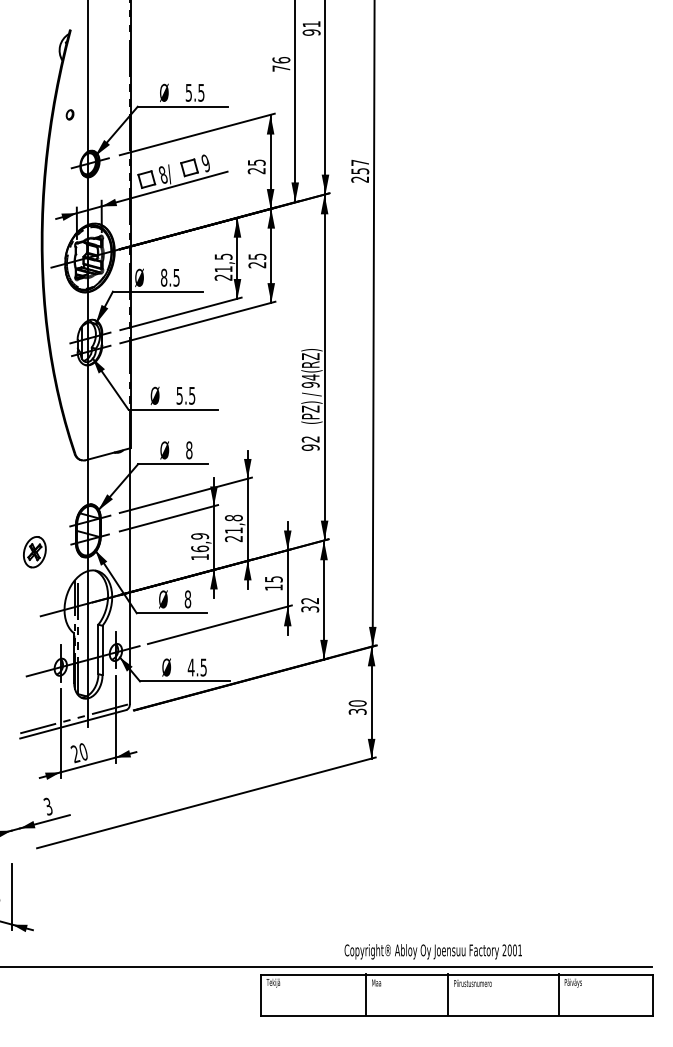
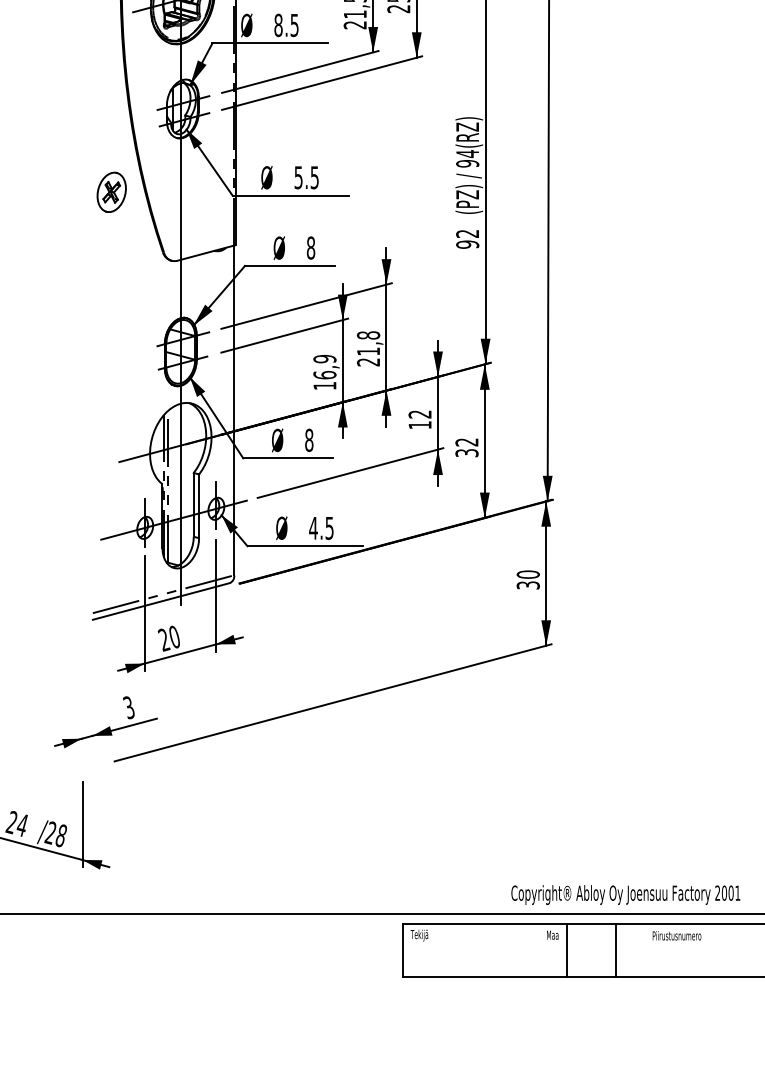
part: (34, 552) -> (111, 192), moved
text: (273, 579) -> (419, 414), 15 -> 12
line: (366, 994) -> (568, 950), moved
line: (447, 994) -> (615, 950), moved

